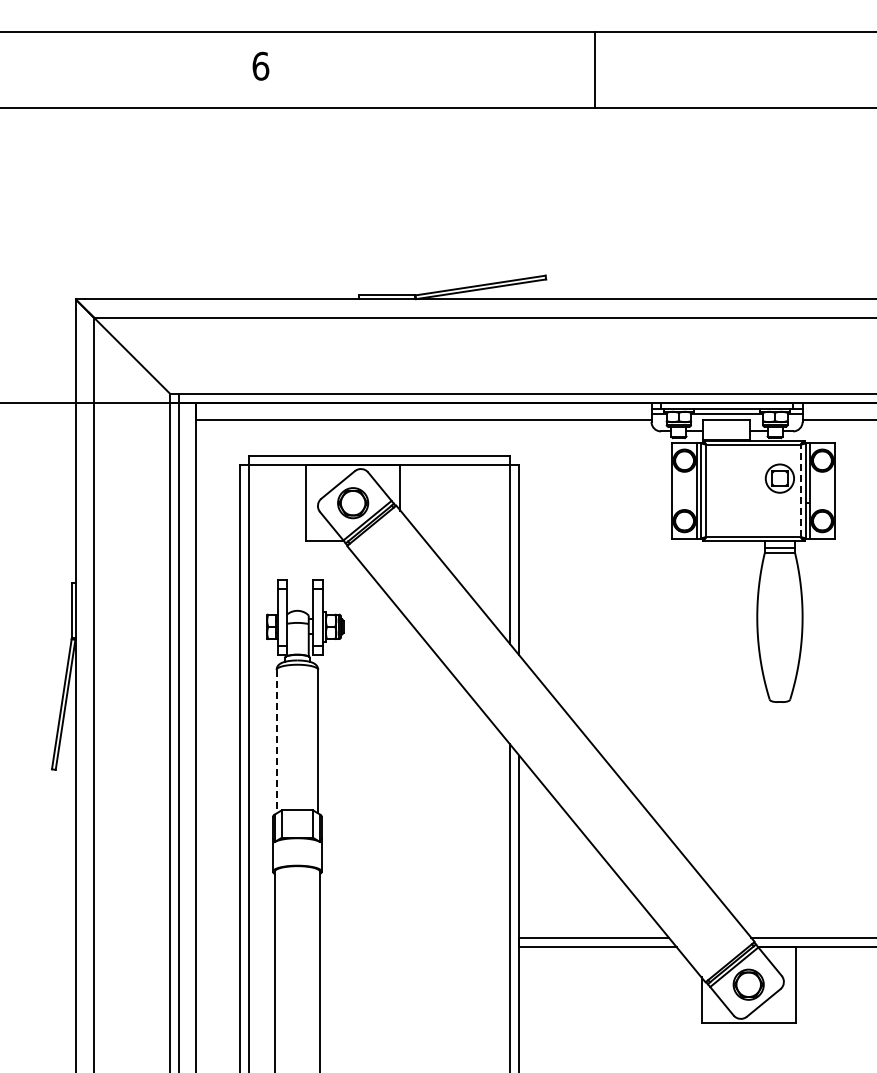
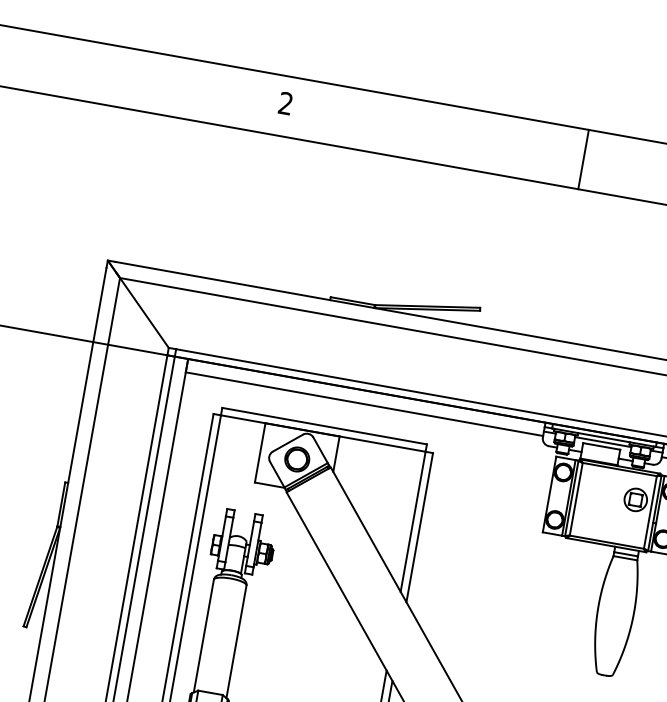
text: (260, 65) -> (285, 102), 6 -> 2
line: (594, 69) -> (583, 159), moved
line: (800, 490) -> (650, 512), dashed -> solid
line: (276, 741) -> (203, 635), dashed -> solid

